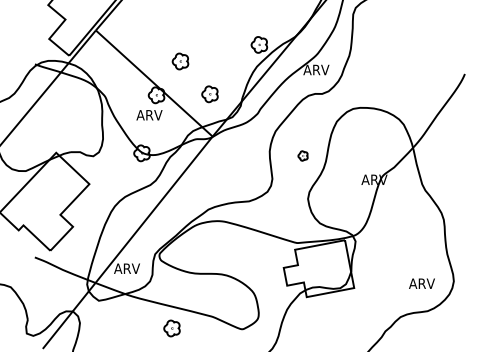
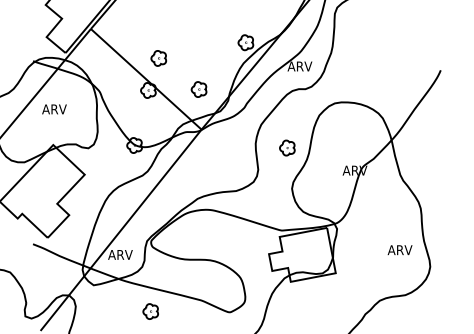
part: (180, 61) -> (158, 58), moved
text: (149, 115) -> (54, 109), moved
part: (302, 155) -> (286, 147), size x1.67
text: (421, 283) -> (399, 249), moved
part: (171, 328) -> (150, 311), moved

